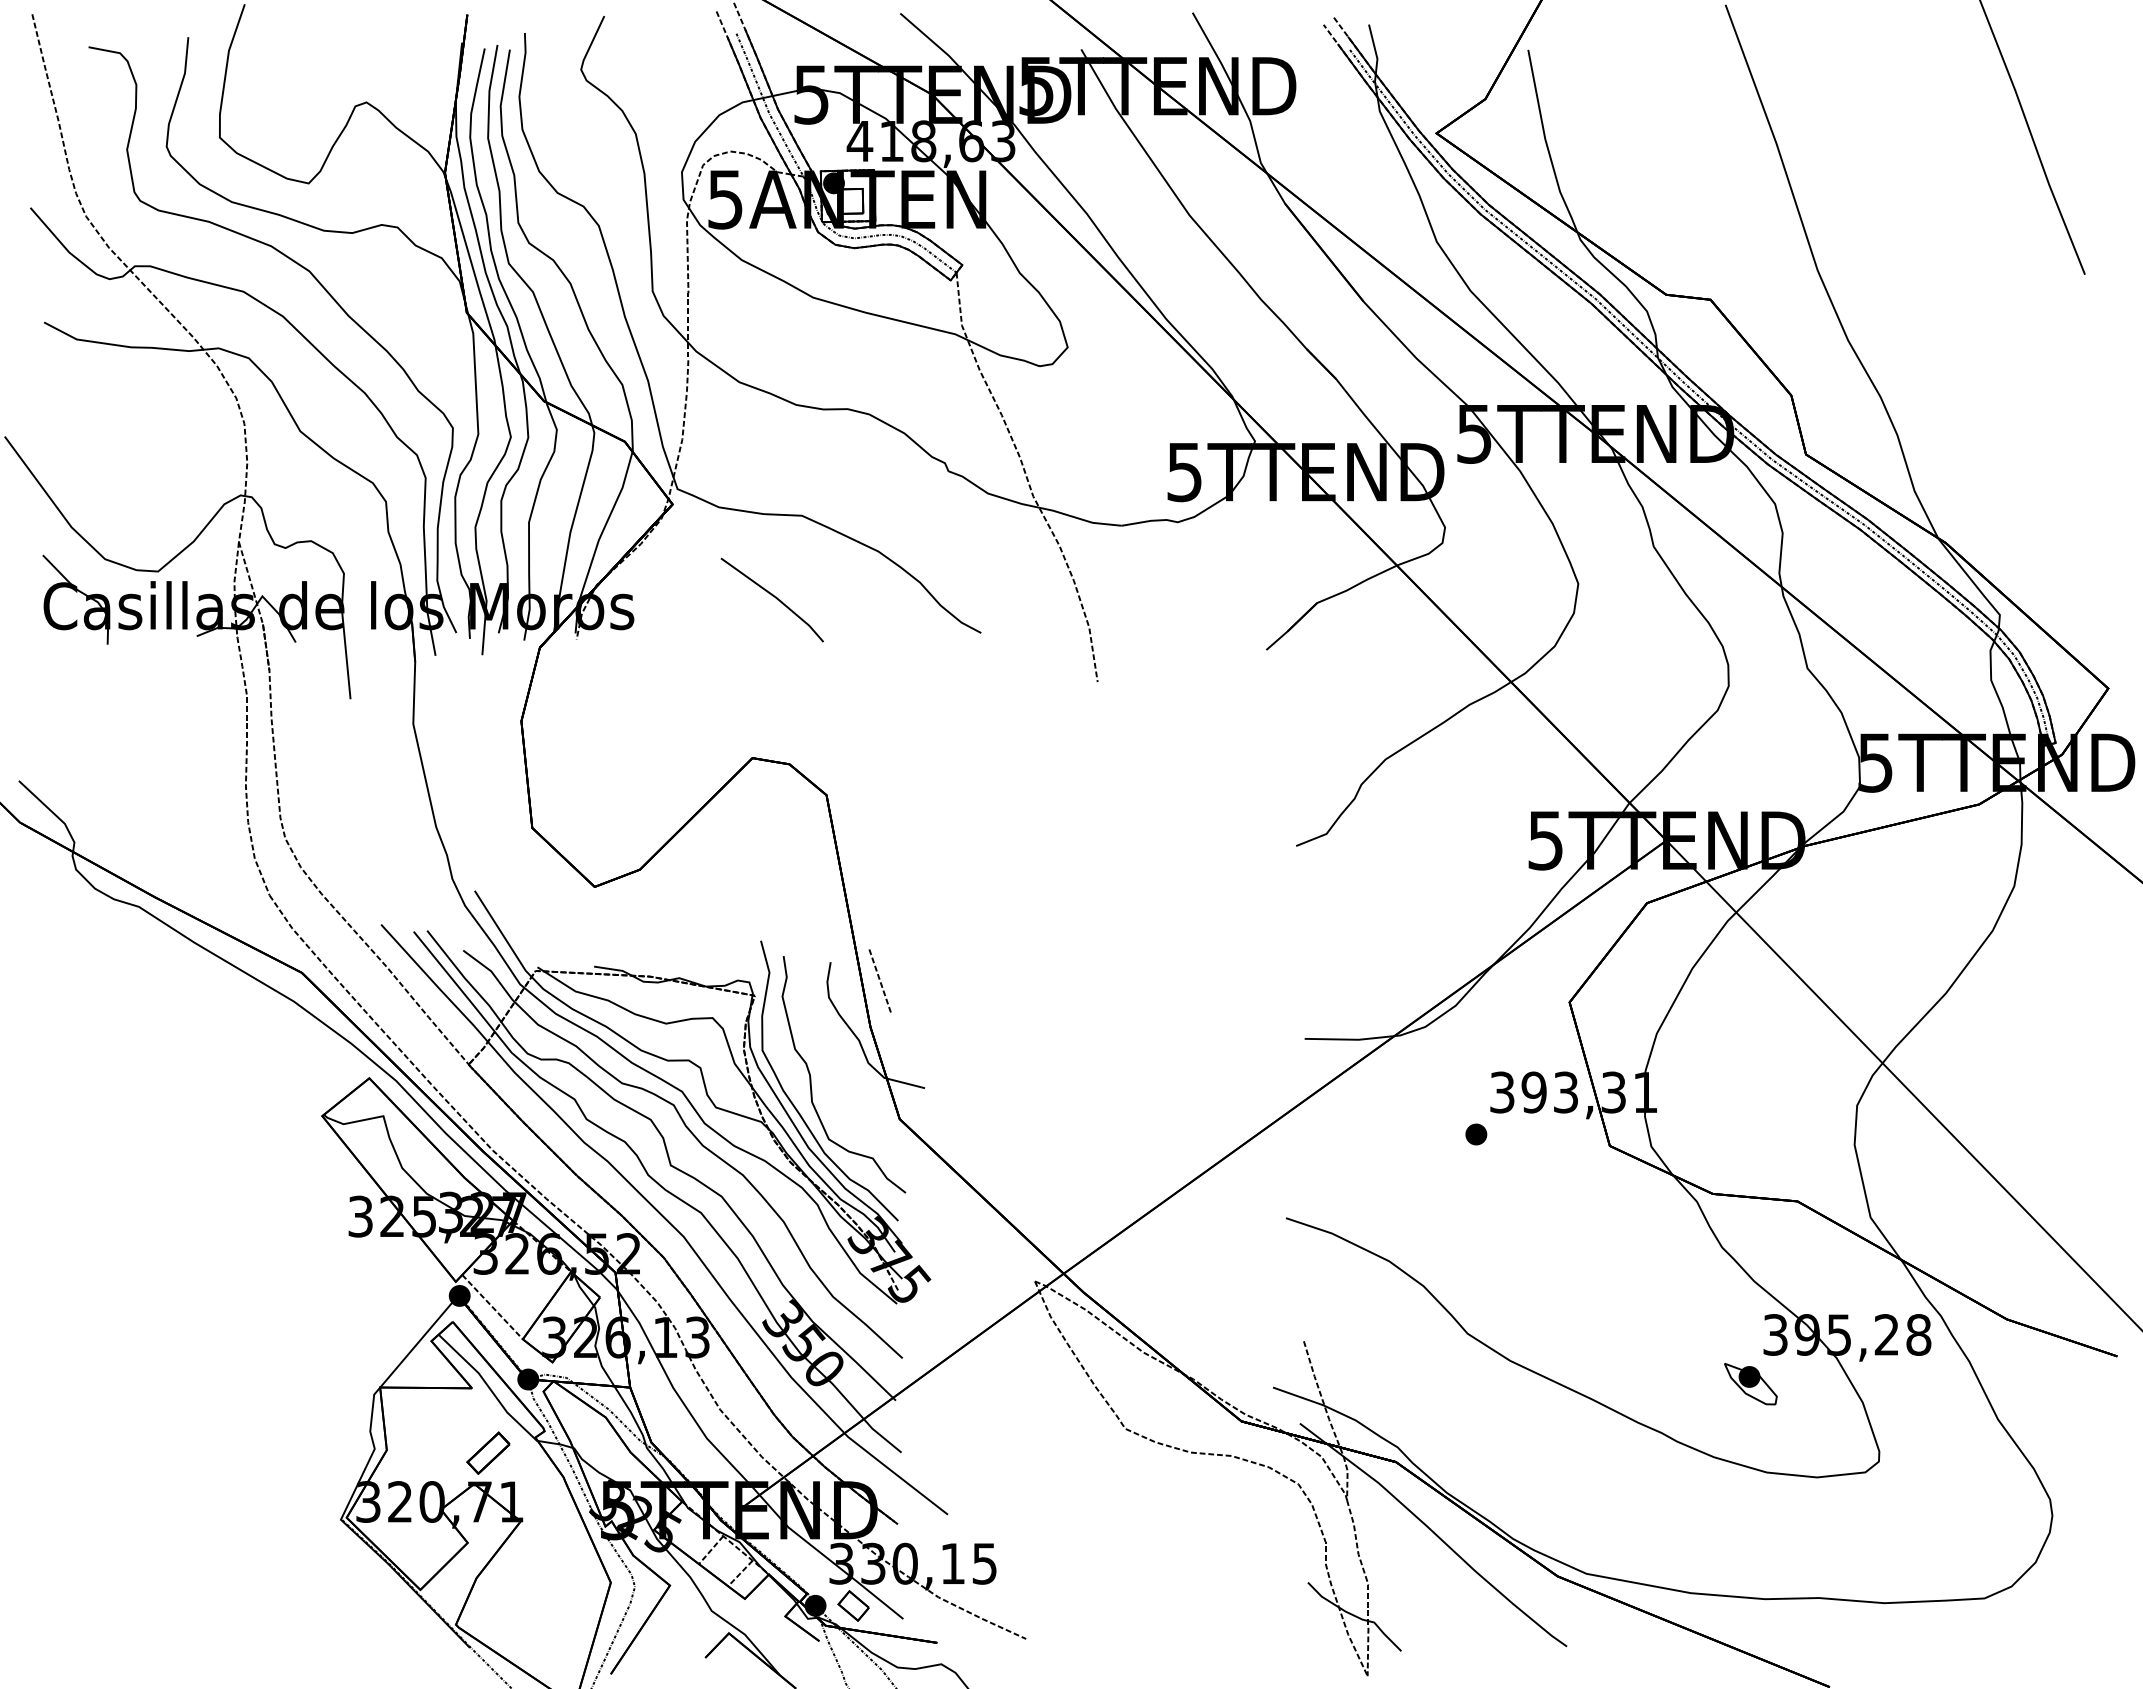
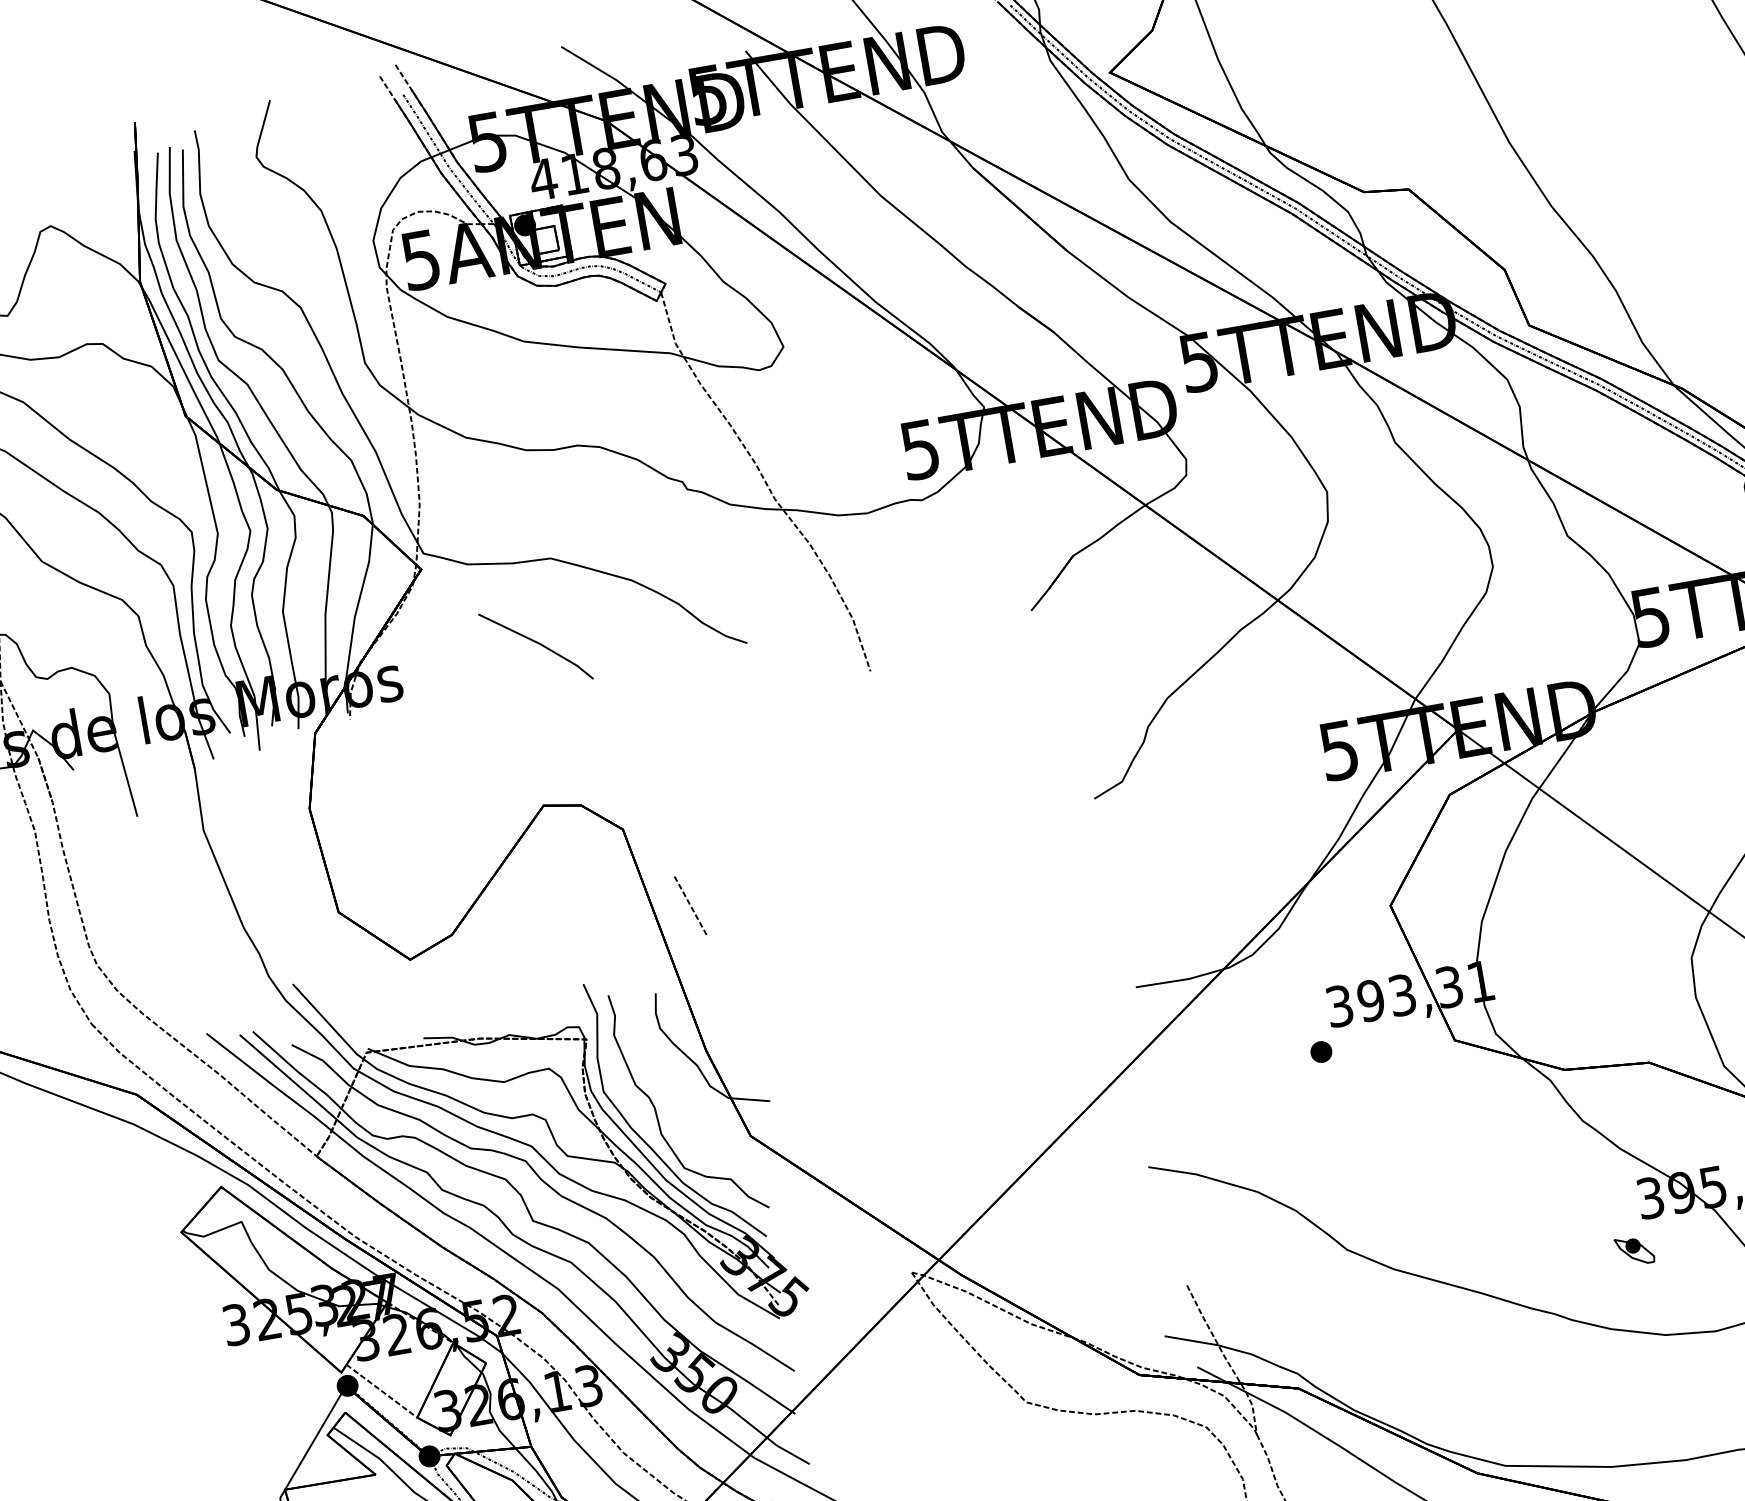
line: (879, 979) -> (689, 904), moved
part: (1750, 1384) -> (1634, 1251), size x0.7

